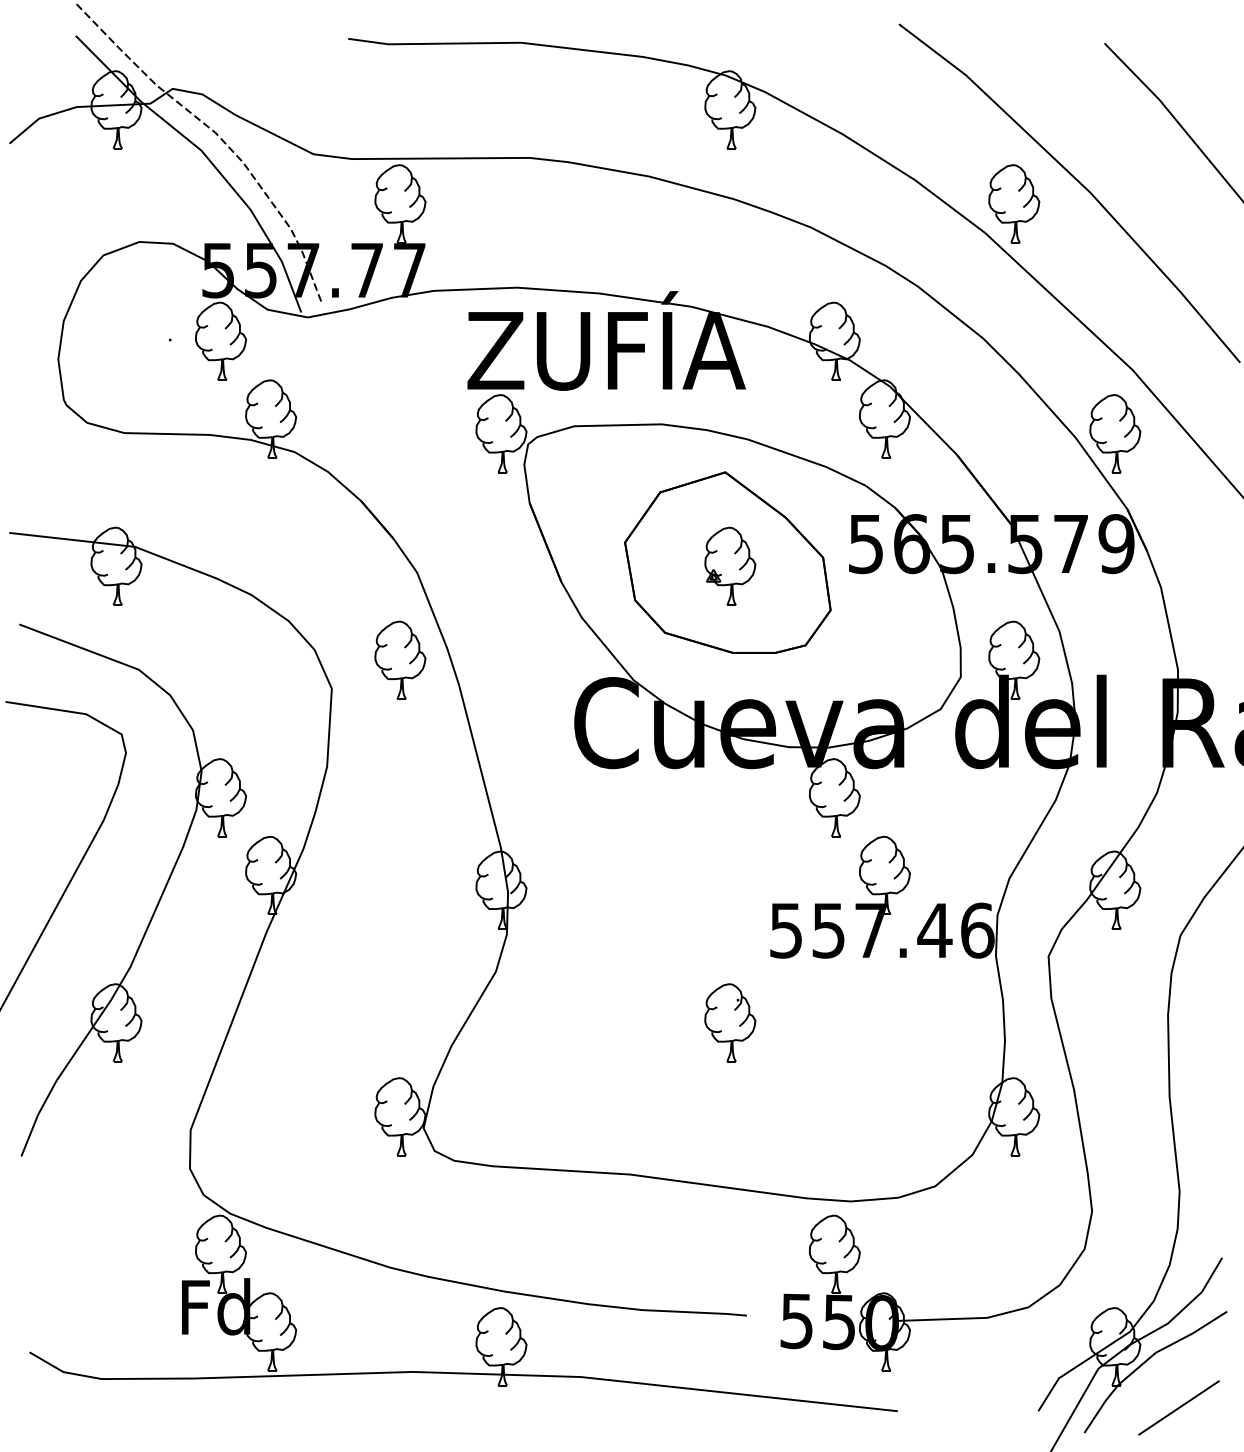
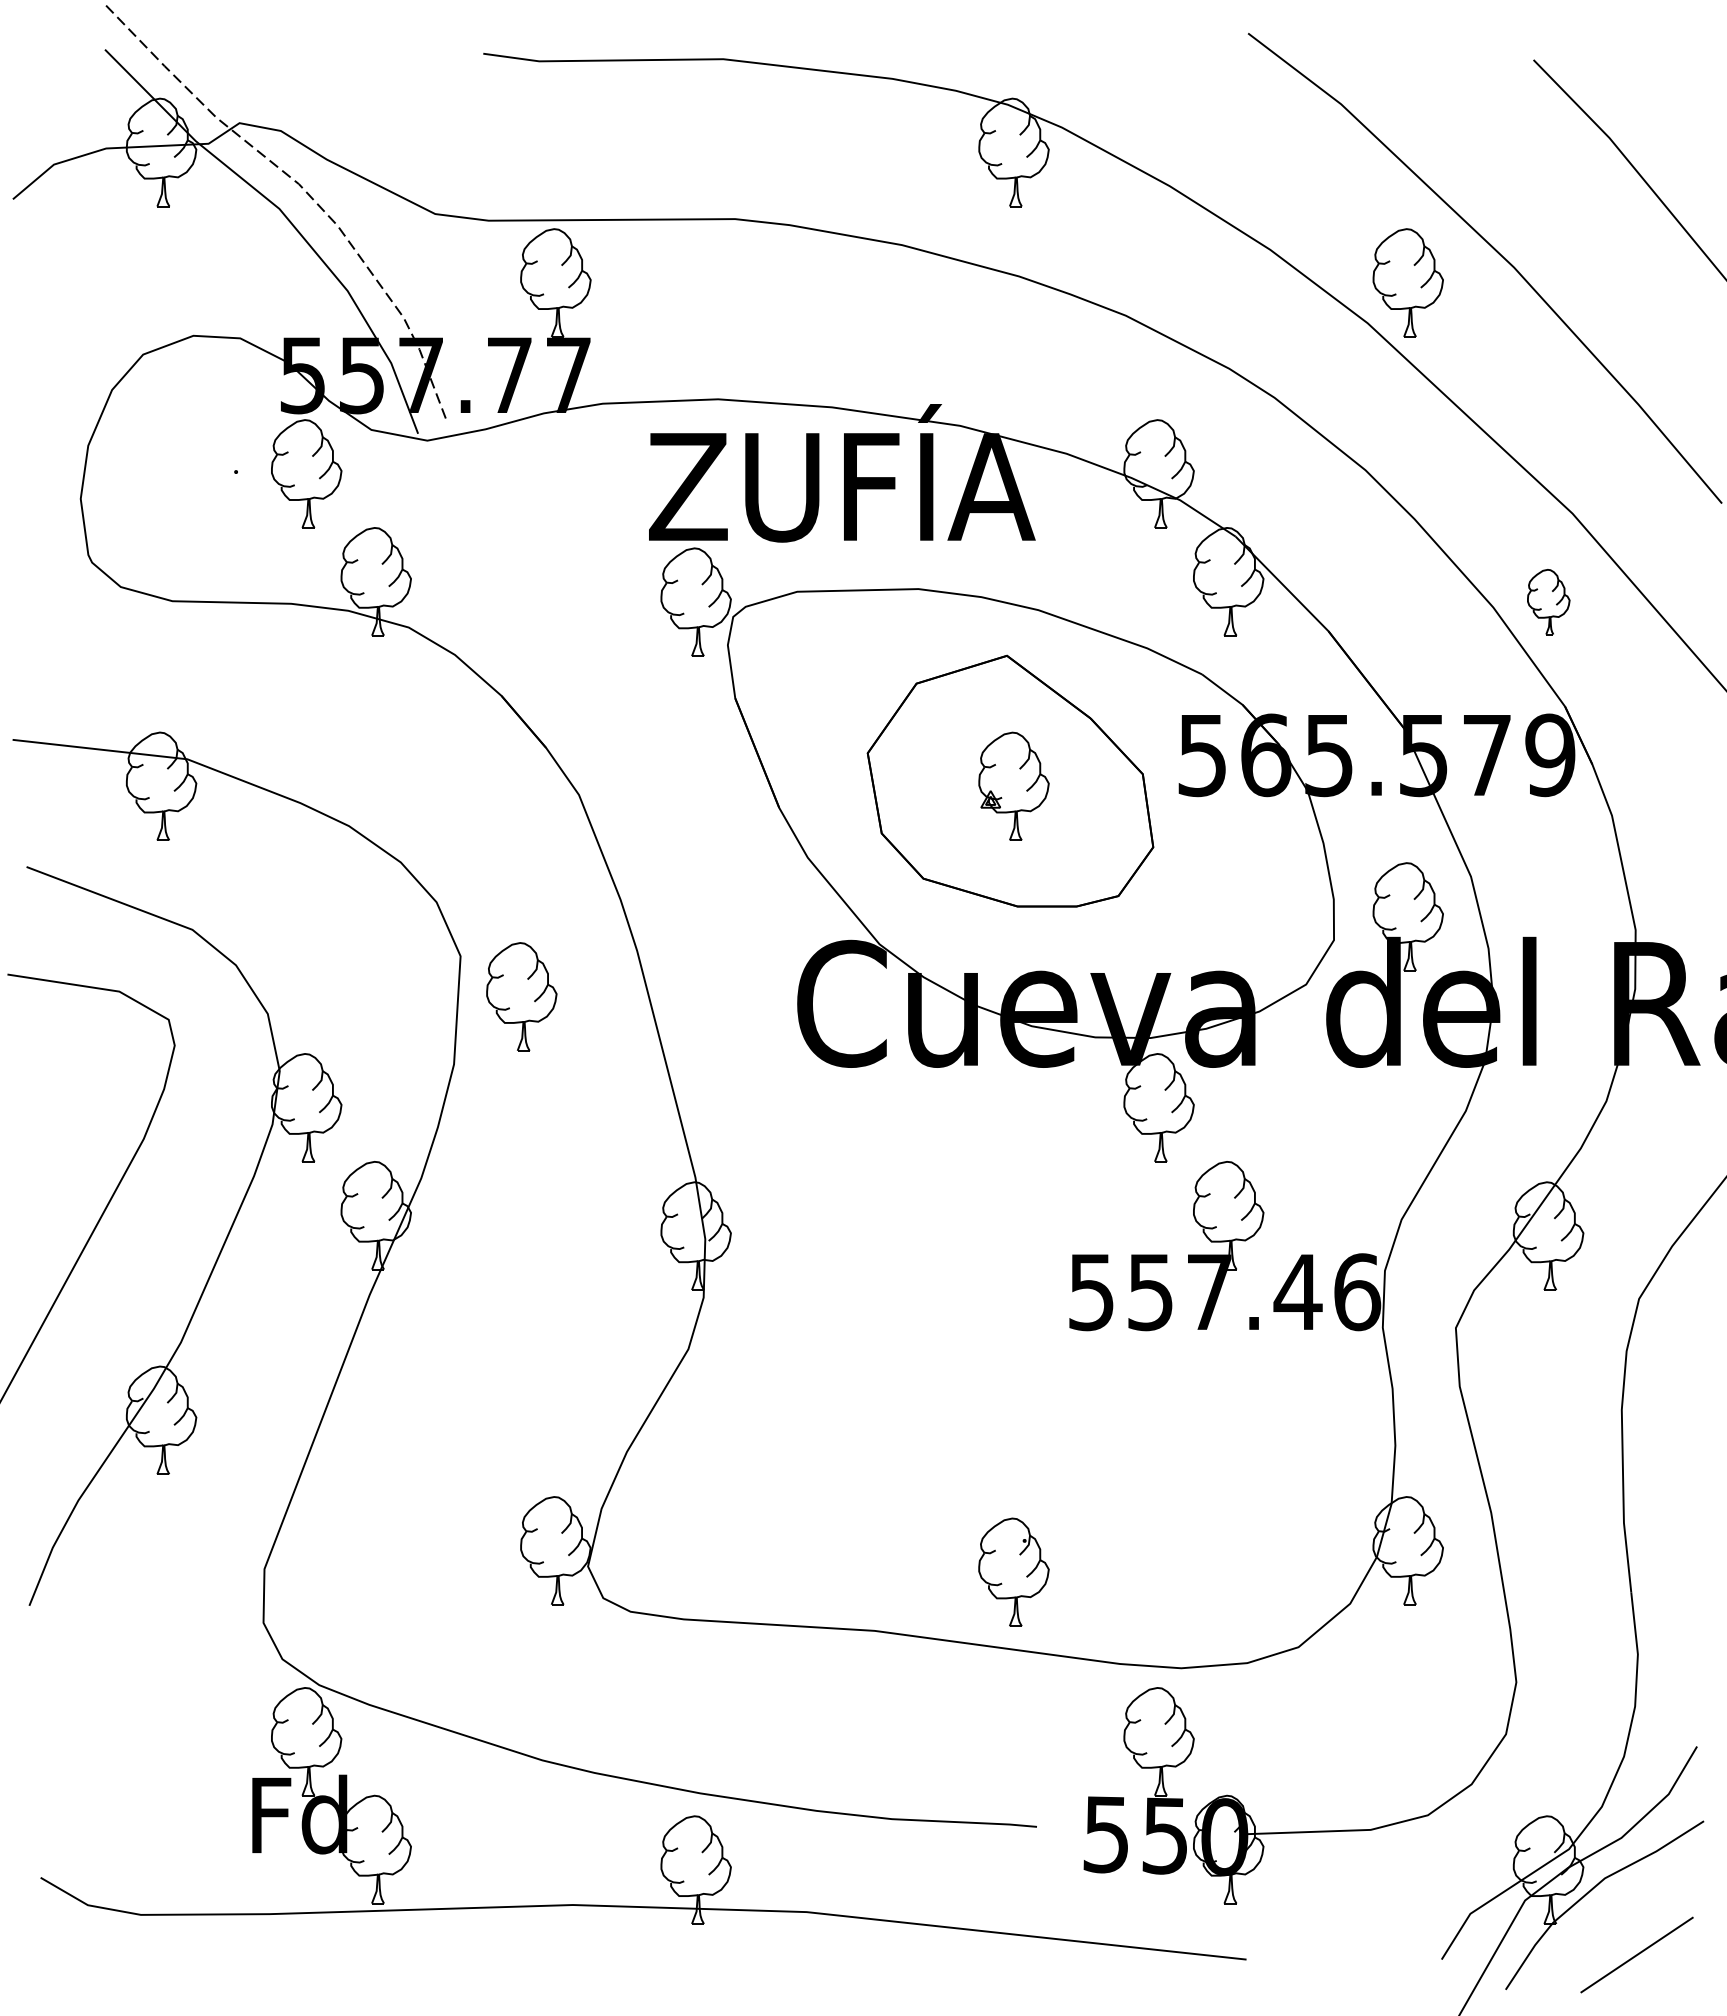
part: (1115, 433) -> (1548, 601), size x0.6
part: (400, 660) -> (521, 996), moved
part: (730, 1022) -> (1013, 1571), moved

